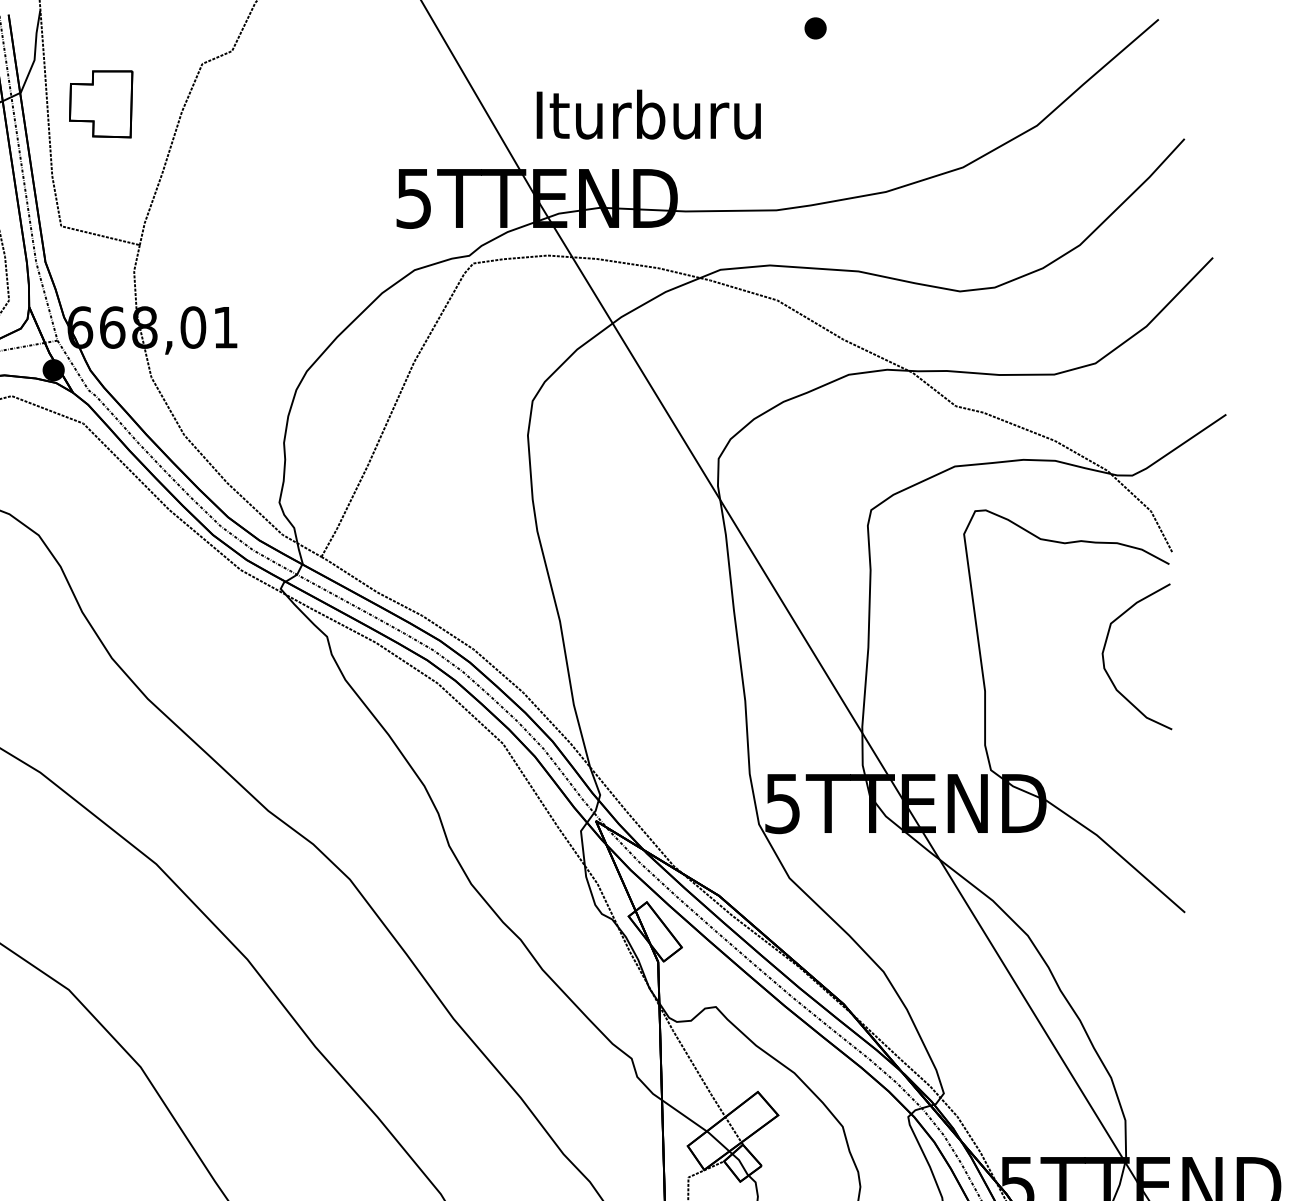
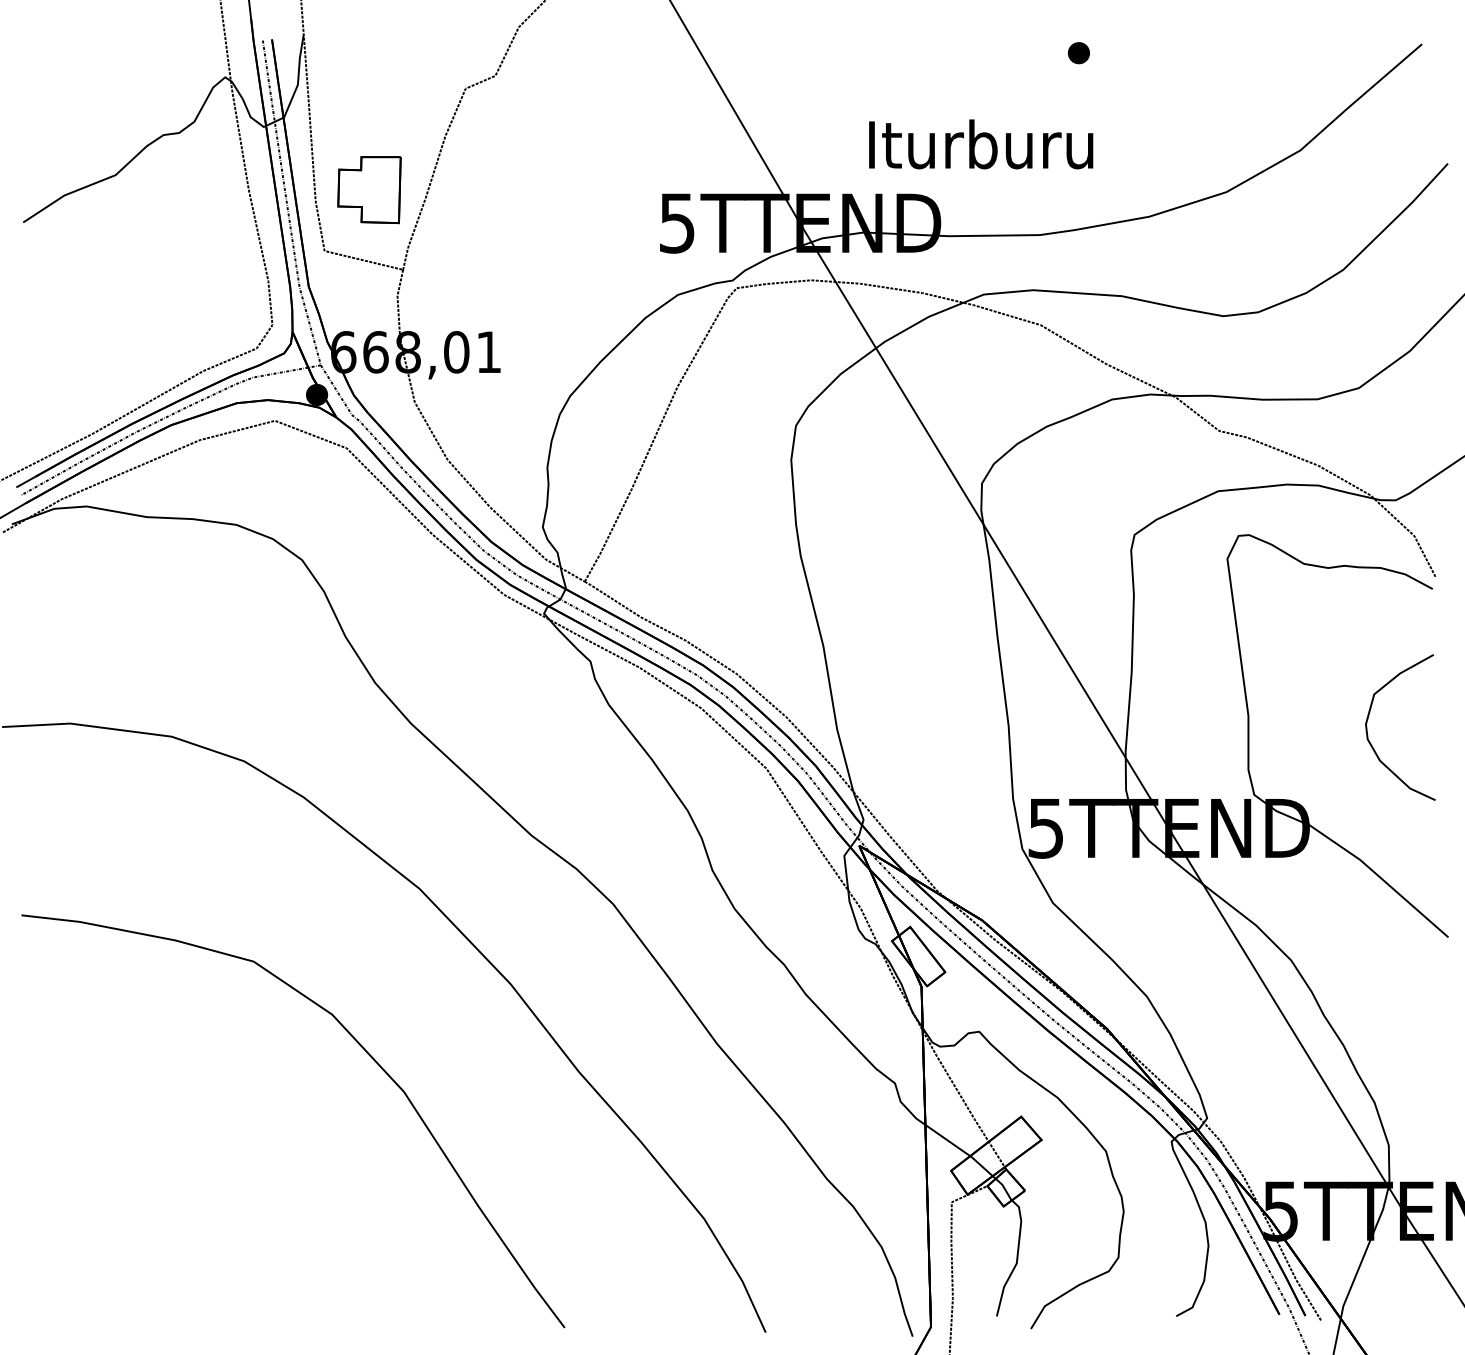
part: (101, 104) -> (369, 190), moved
text: (649, 114) -> (981, 144), moved
curve: (1105, 648) -> (1368, 719), moved

